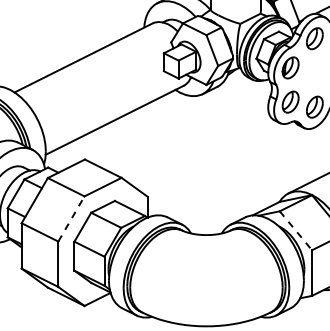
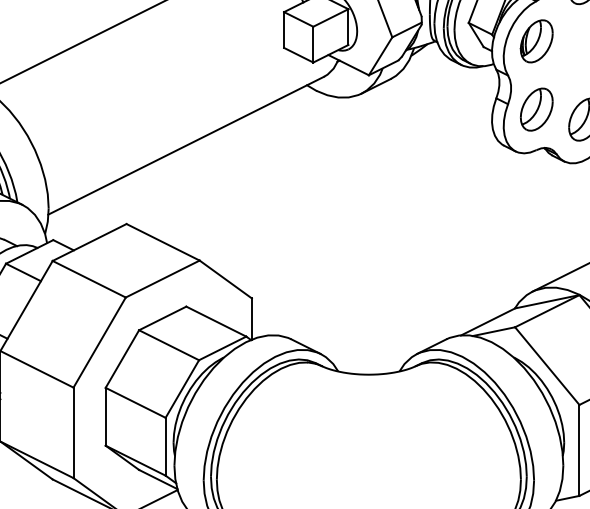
line: (71, 218) -> (99, 341), dashed -> solid
line: (296, 231) -> (548, 367), dashed -> solid

